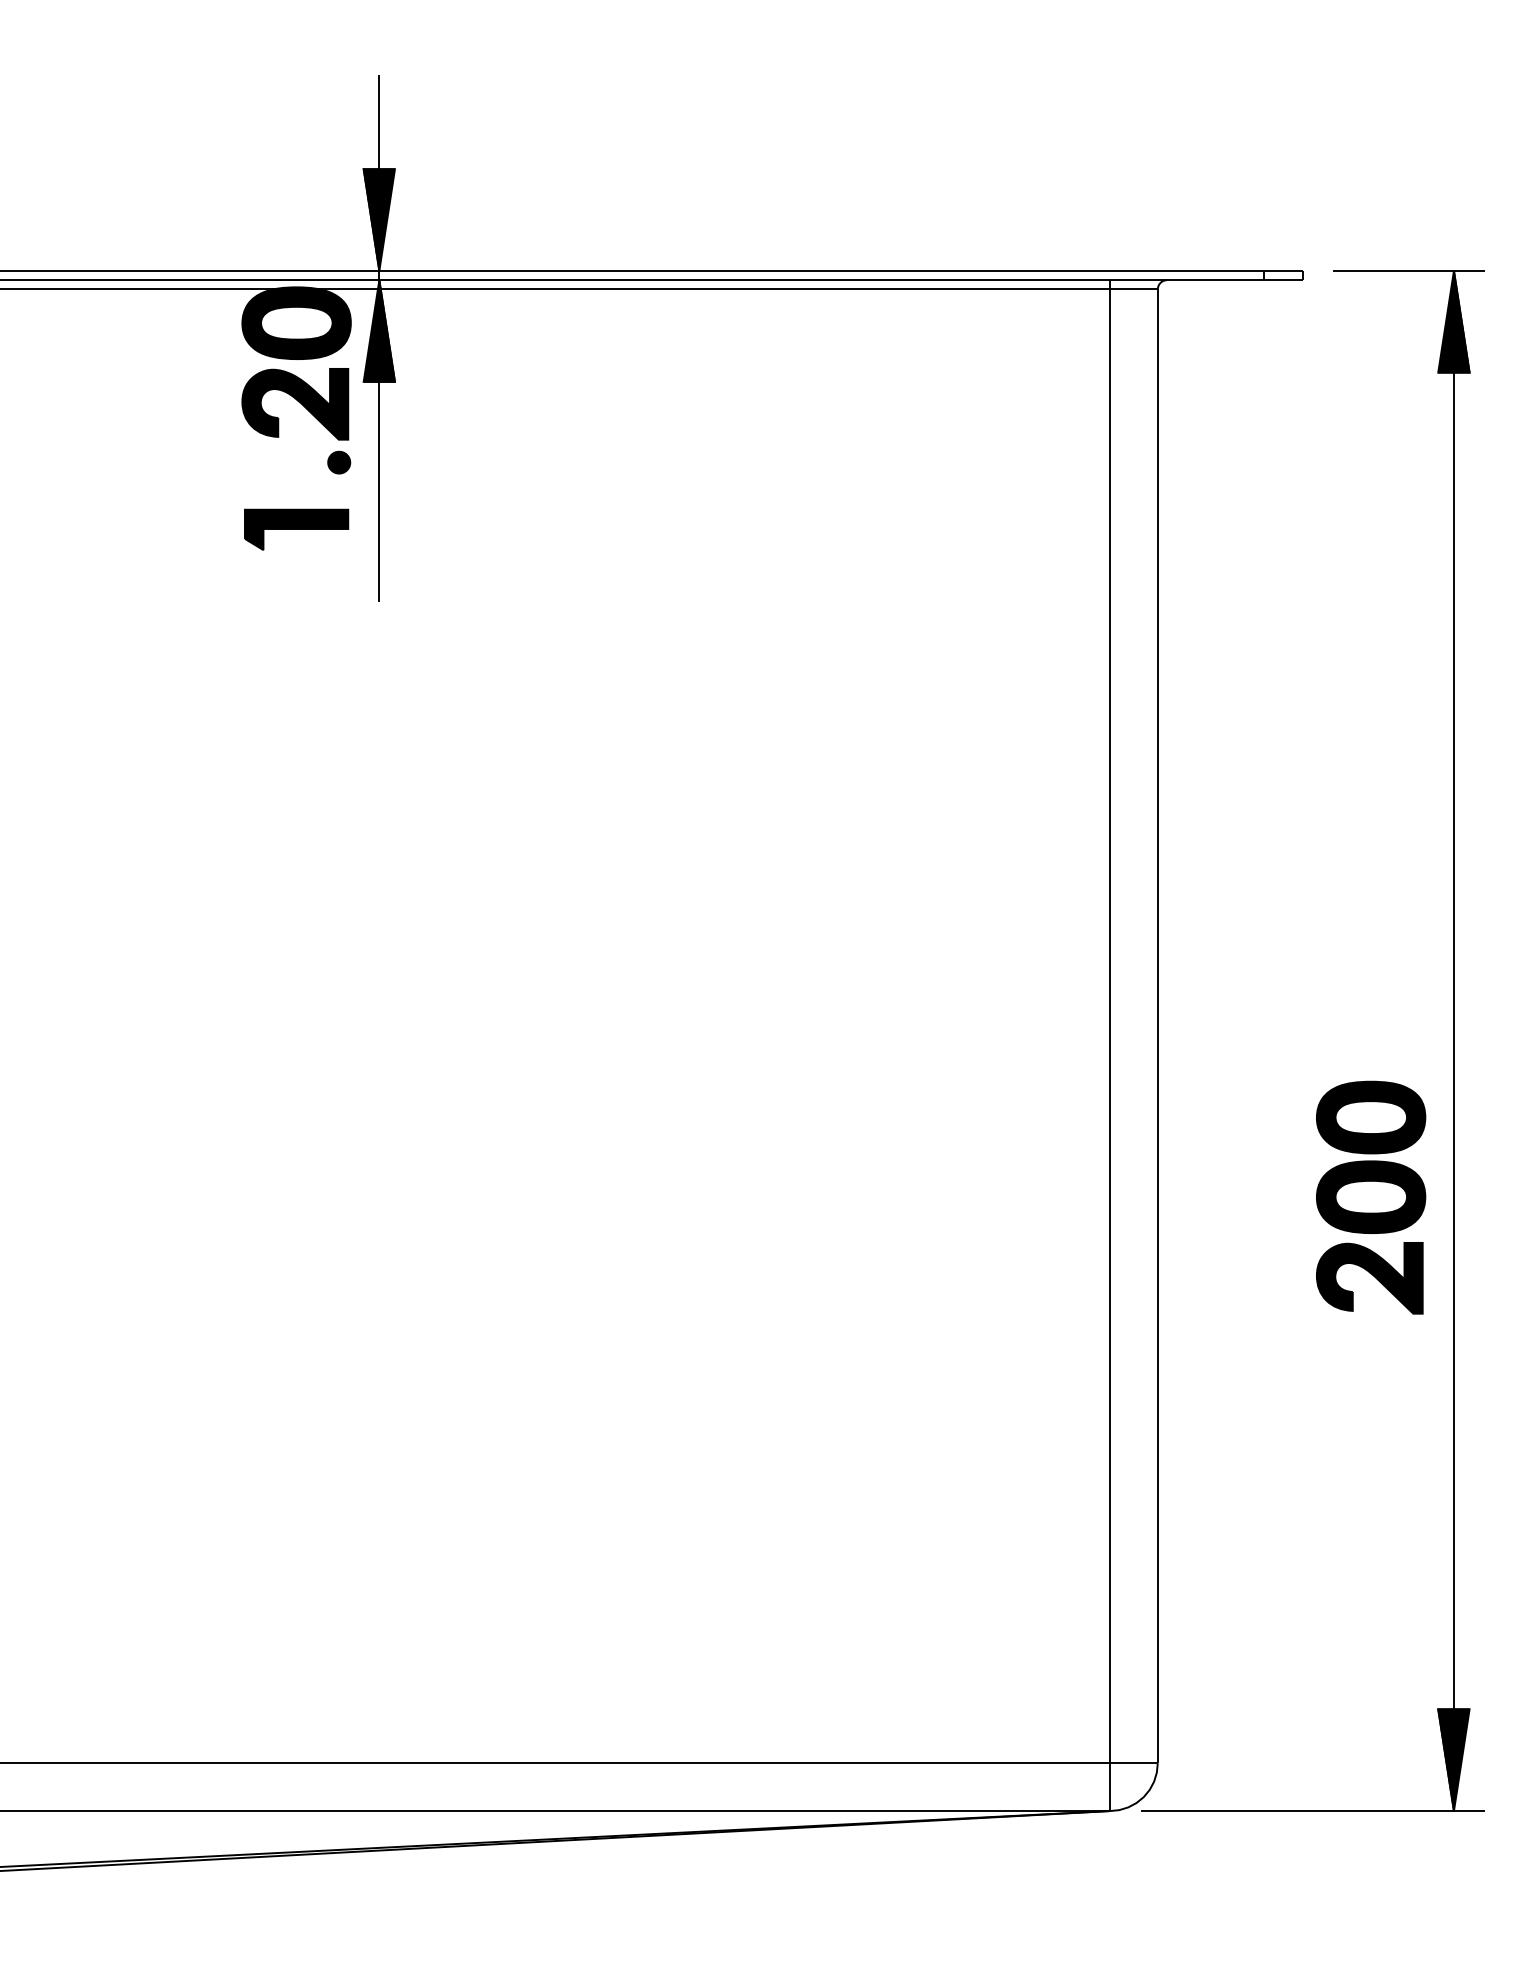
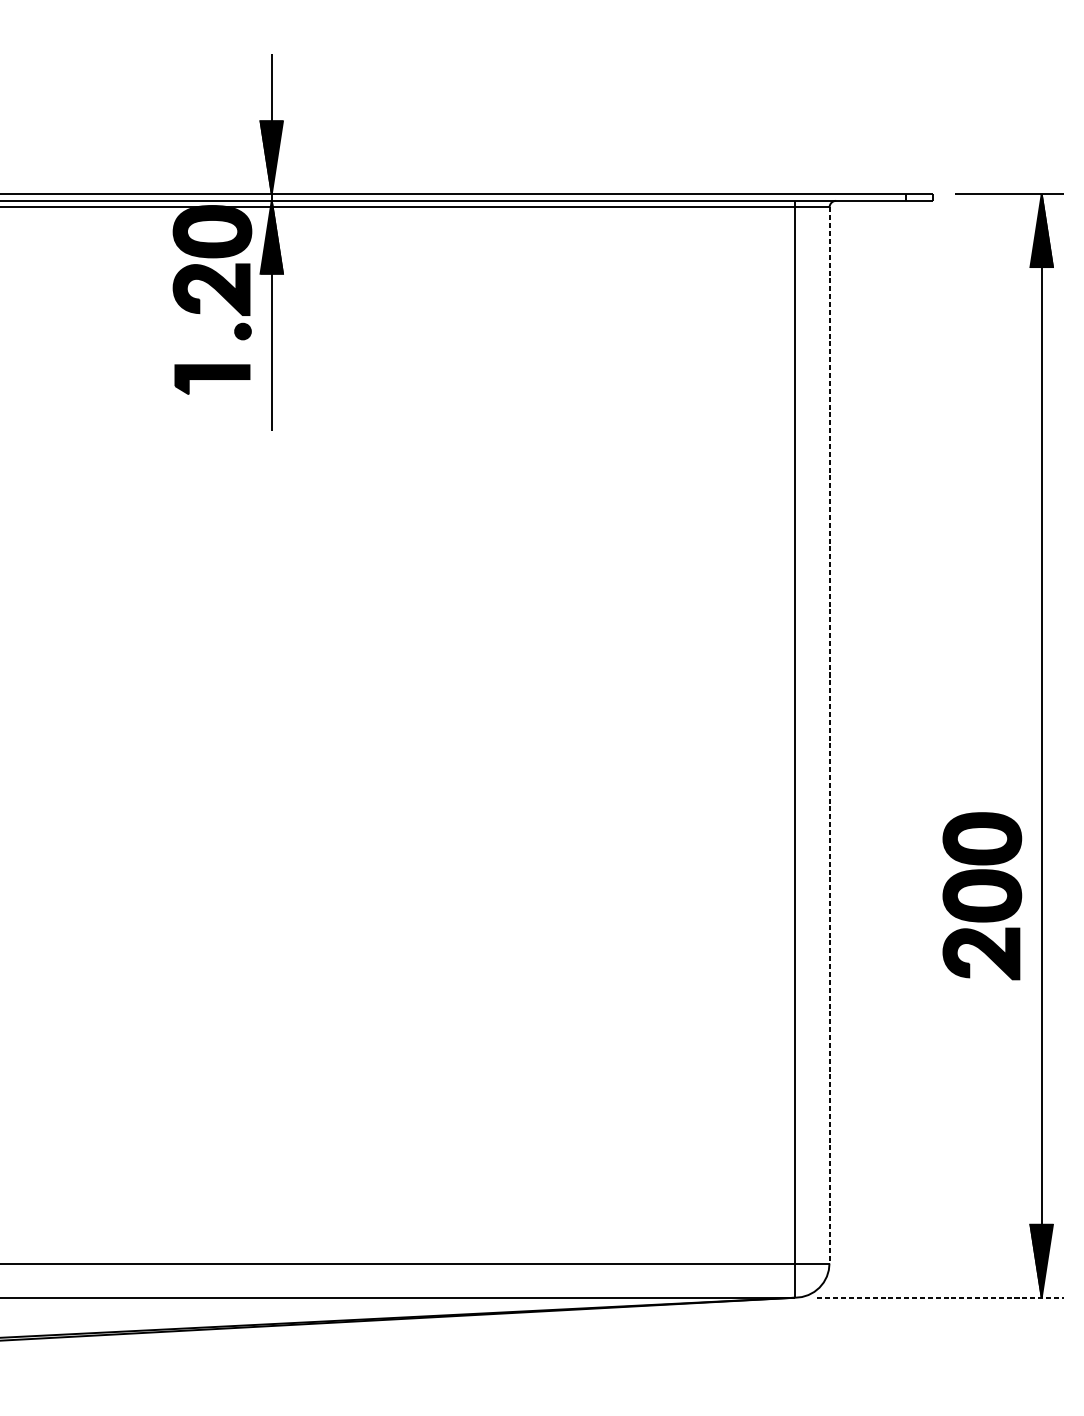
line: (1157, 1026) -> (829, 735), solid -> dashed
part: (1371, 1197) -> (982, 896), moved
line: (1312, 1811) -> (940, 1298), solid -> dashed

